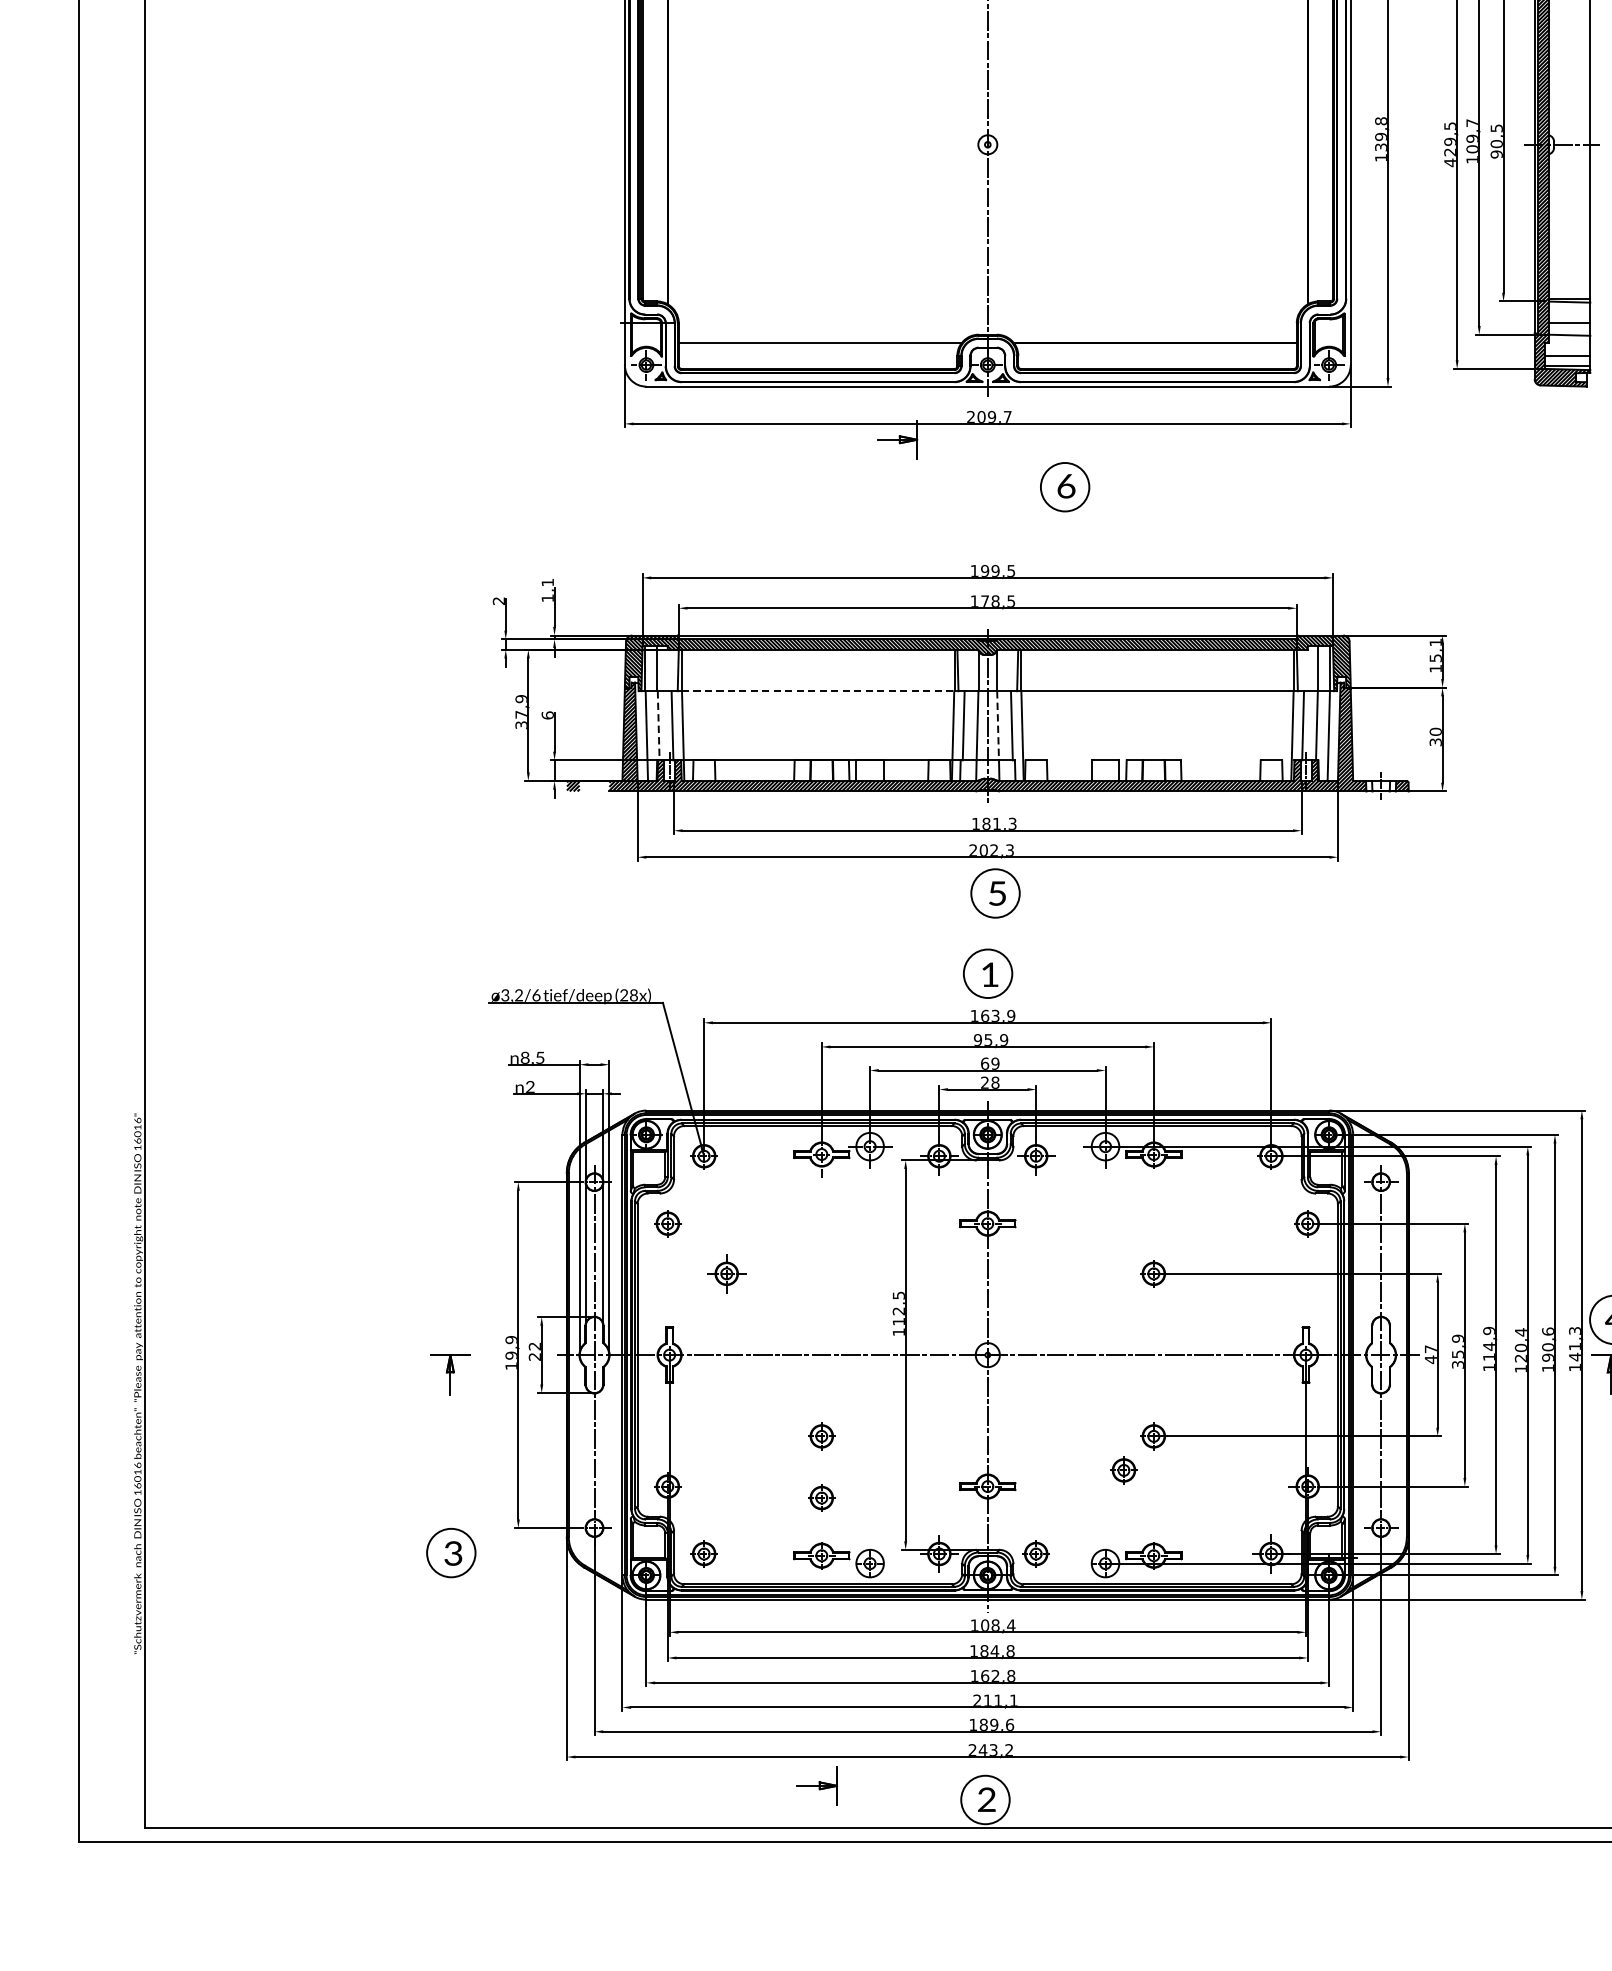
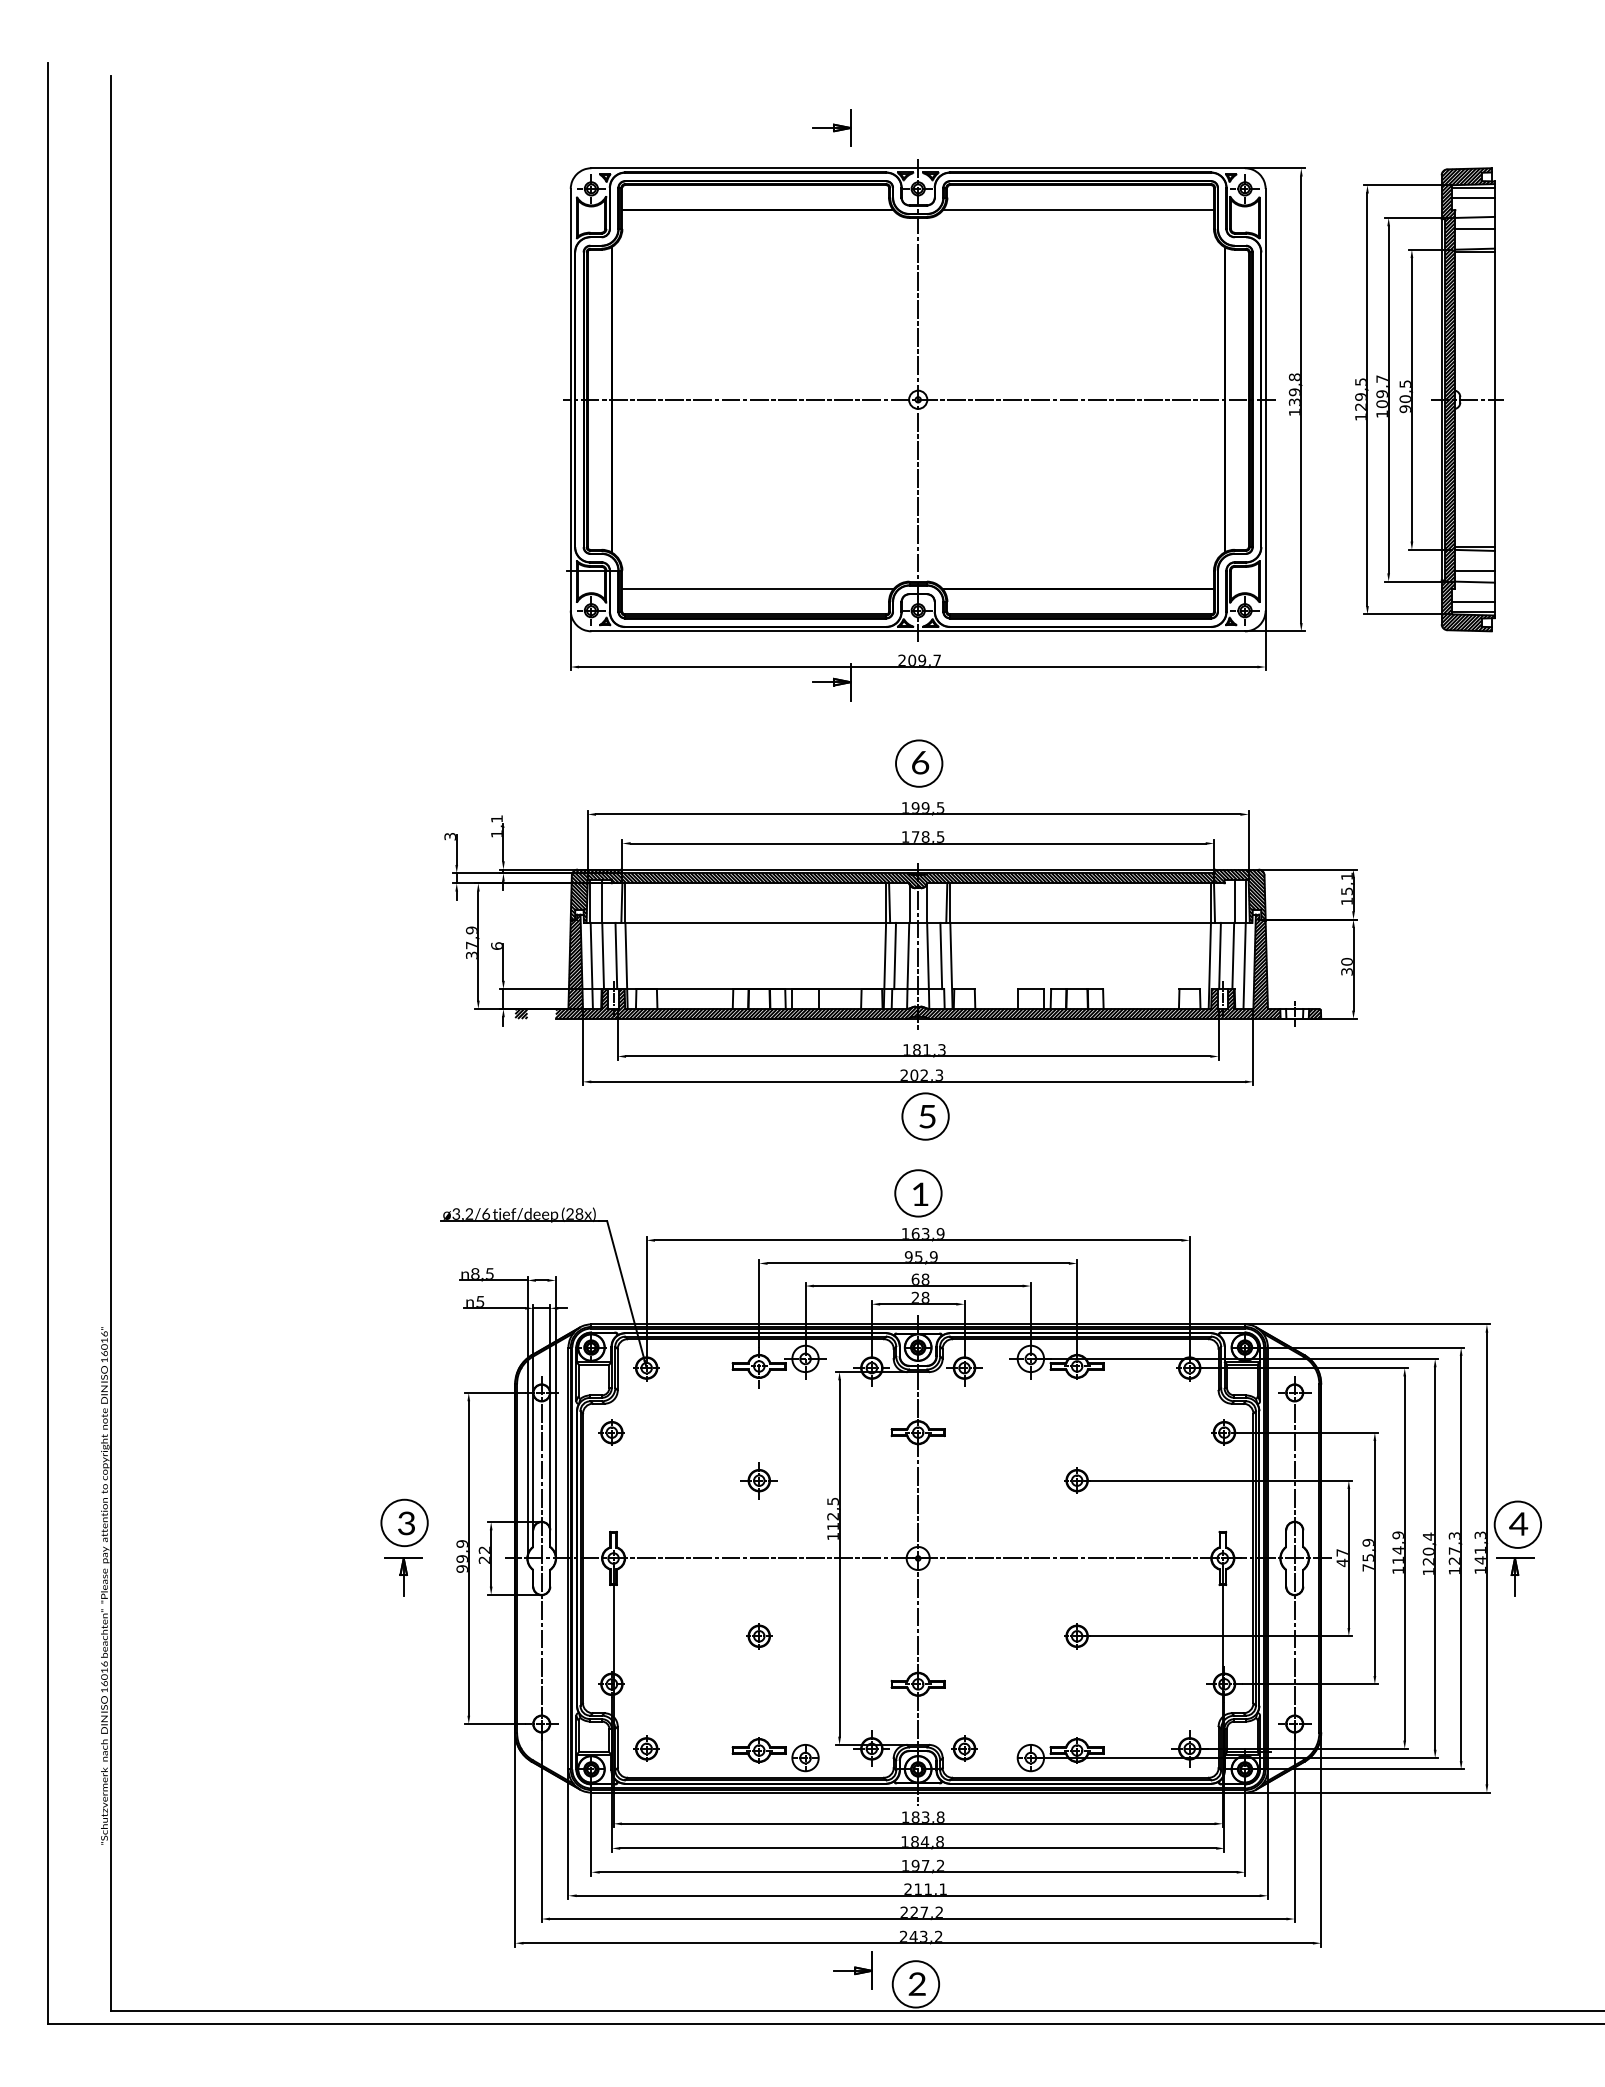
line: (989, 144) -> (919, 399), added
text: (1449, 163) -> (1360, 417), 429,5 -> 129,5
part: (1065, 487) -> (919, 763), moved
text: (499, 600) -> (450, 836), 2 -> 3
line: (817, 690) -> (755, 922), dashed -> solid
line: (659, 726) -> (603, 956), dashed -> solid
line: (998, 726) -> (928, 956), dashed -> solid
text: (995, 1063) -> (925, 1279), 69 -> 68
text: (530, 1086) -> (480, 1301), 2 -> 5
part: (725, 1273) -> (758, 1480), moved
text: (1546, 1344) -> (1453, 1548), 190,6 -> 127,3
text: (1457, 1364) -> (1367, 1567), 35,9 -> 75,9
text: (510, 1365) -> (461, 1568), 19,9 -> 99,9
part: (1123, 1470) -> (1048, 1668), removed
part: (822, 1498) -> (759, 1695), removed
part: (451, 1552) -> (404, 1522), moved
text: (997, 1624) -> (927, 1816), 108,4 -> 183,8
text: (997, 1674) -> (927, 1864), 162,8 -> 197,2
text: (991, 1723) -> (921, 1911), 189,6 -> 227,2
part: (816, 1785) -> (852, 1970), moved

